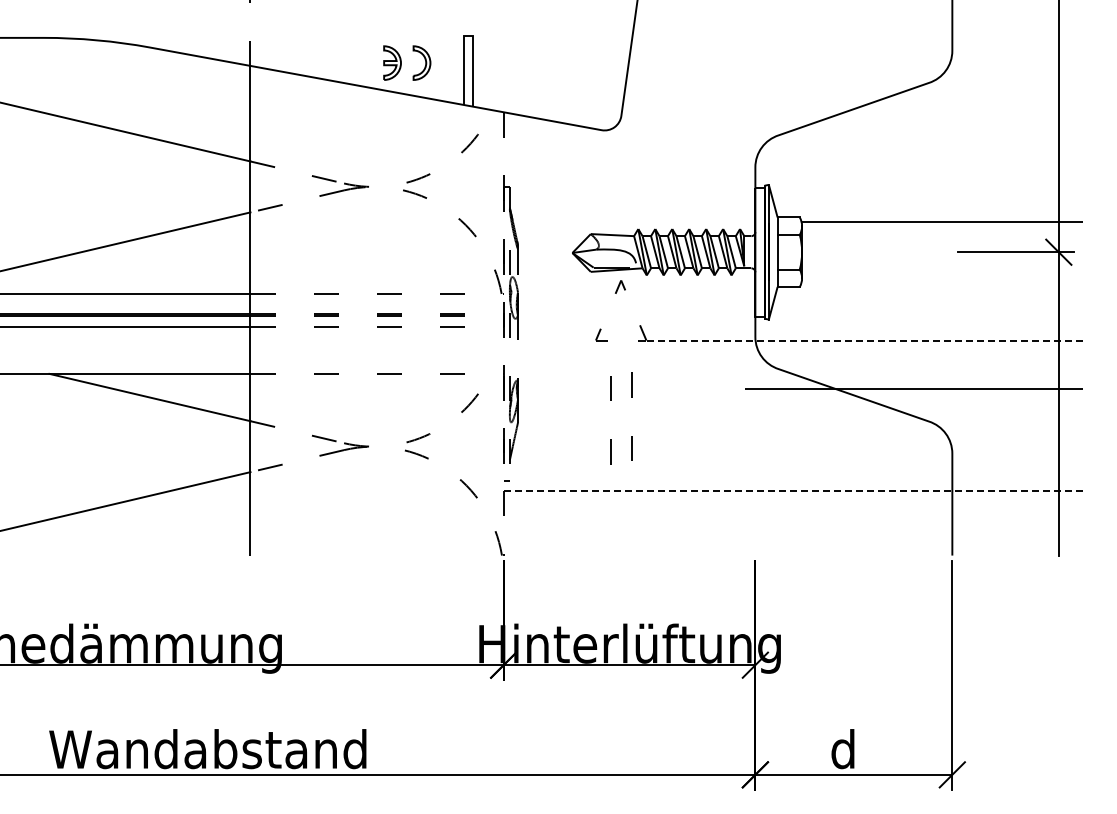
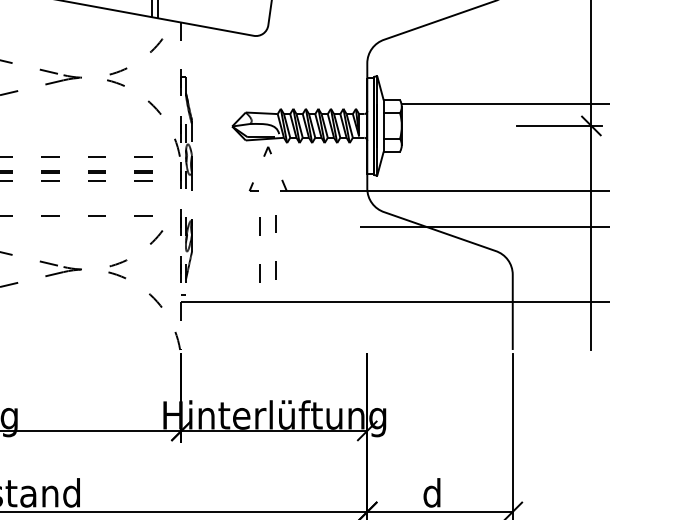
line: (864, 340) -> (447, 191), dashed -> solid
line: (793, 490) -> (395, 301), dashed -> solid

